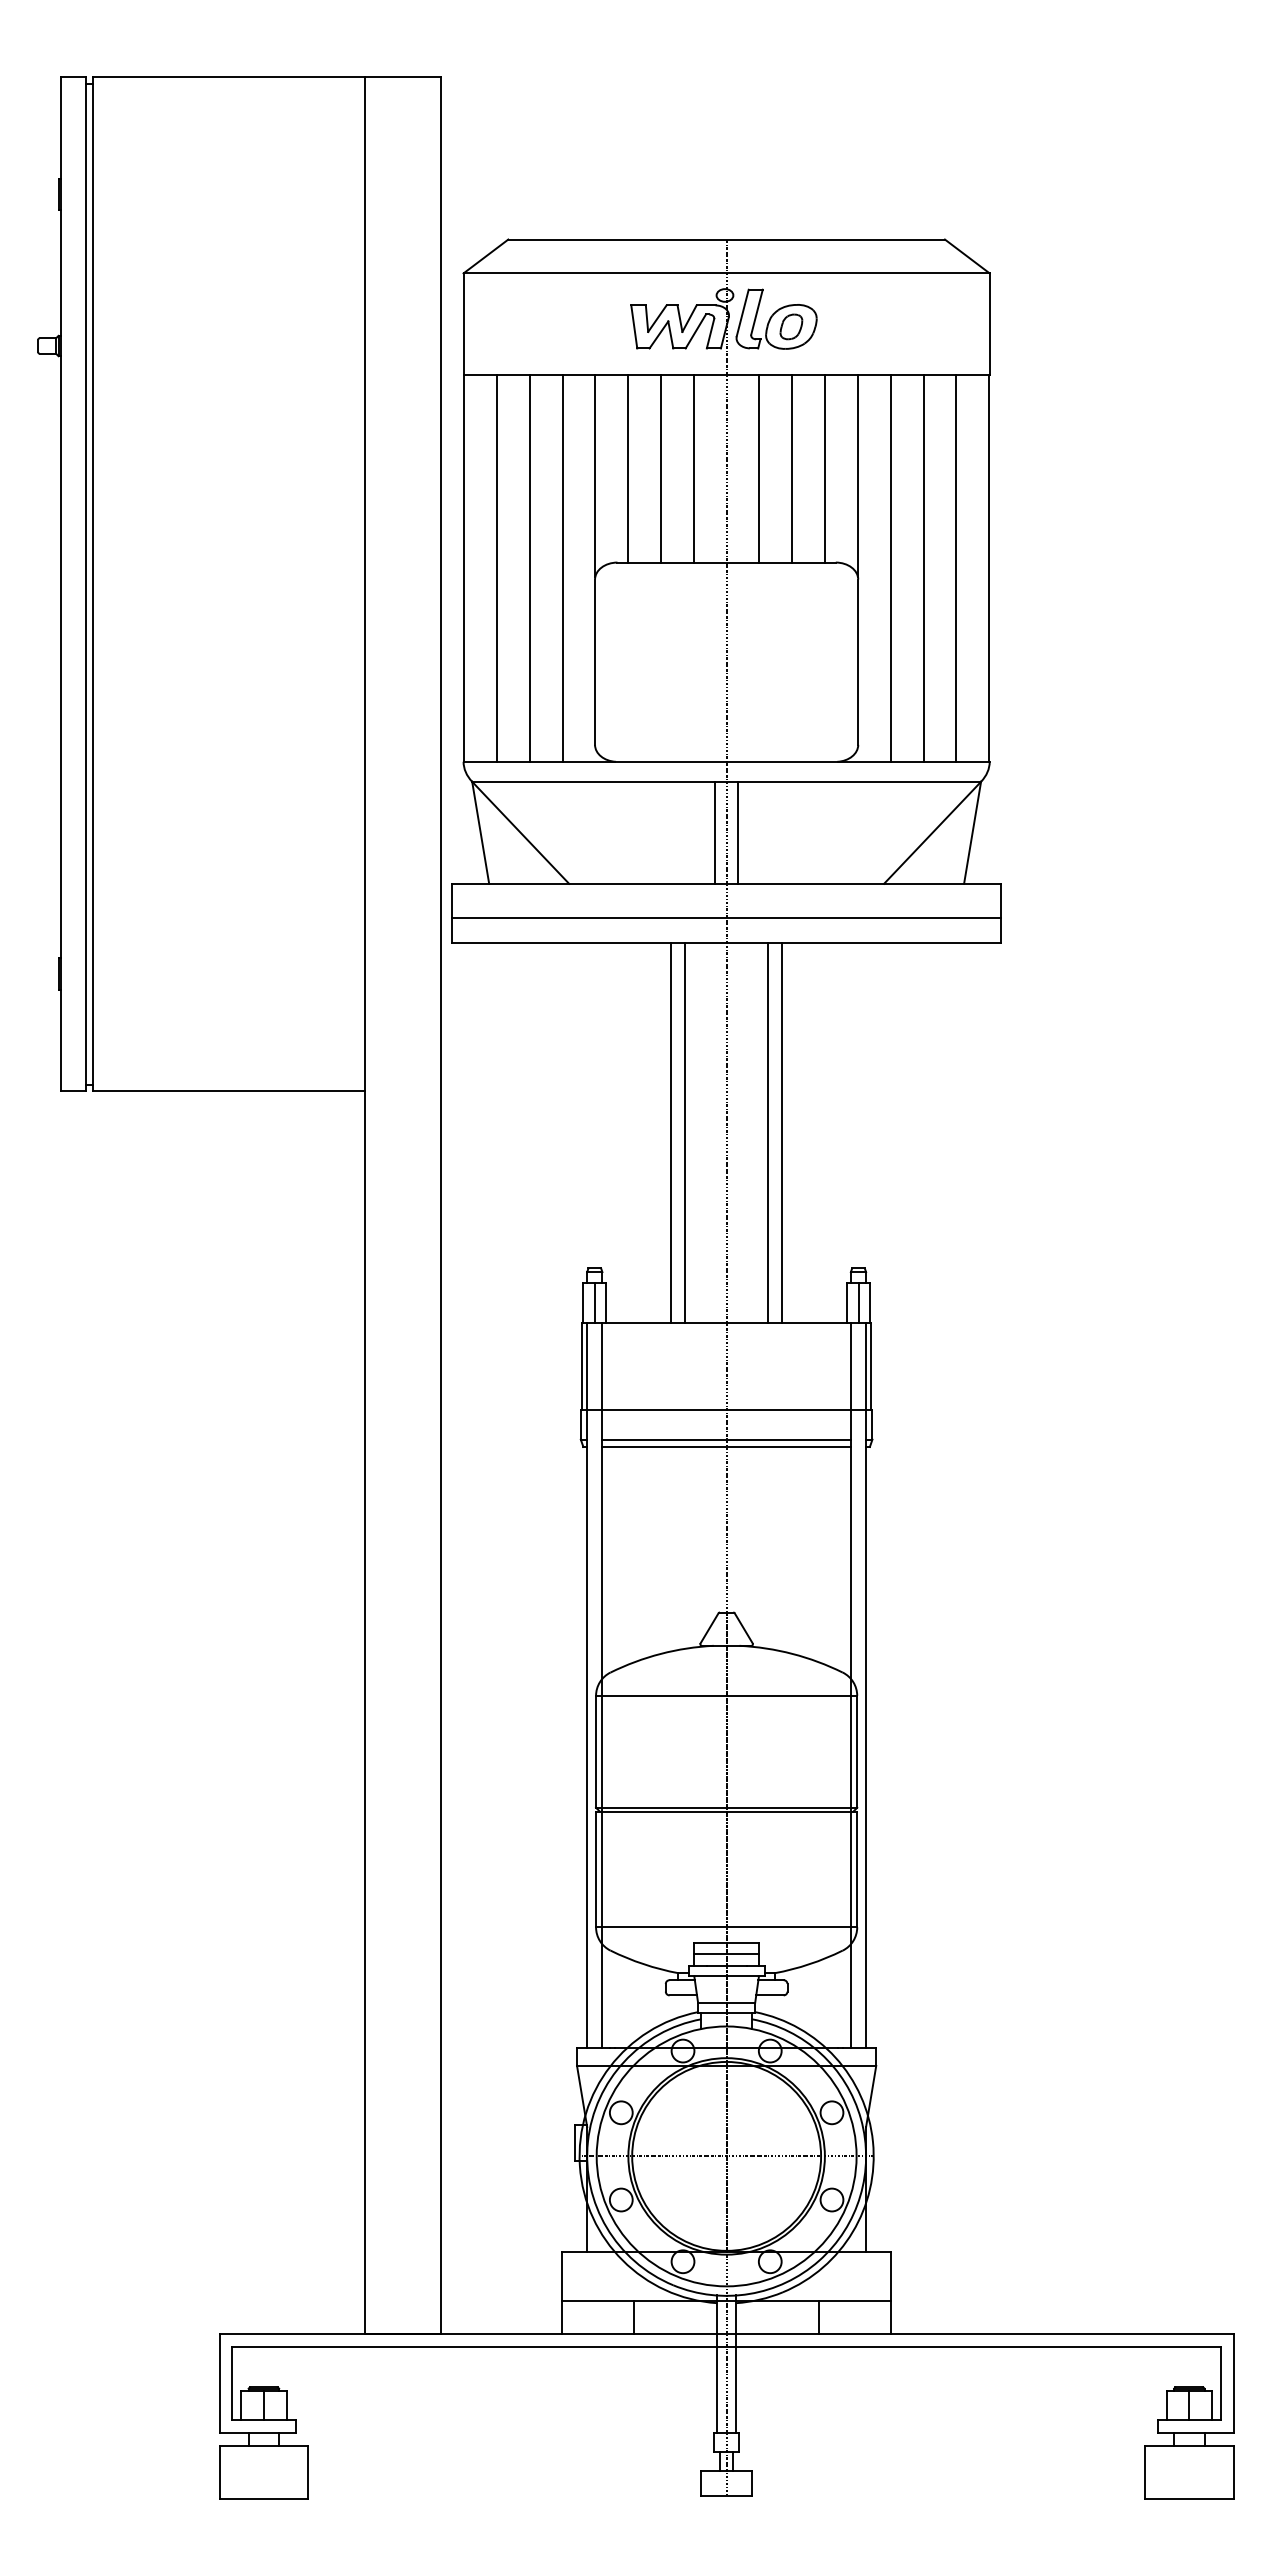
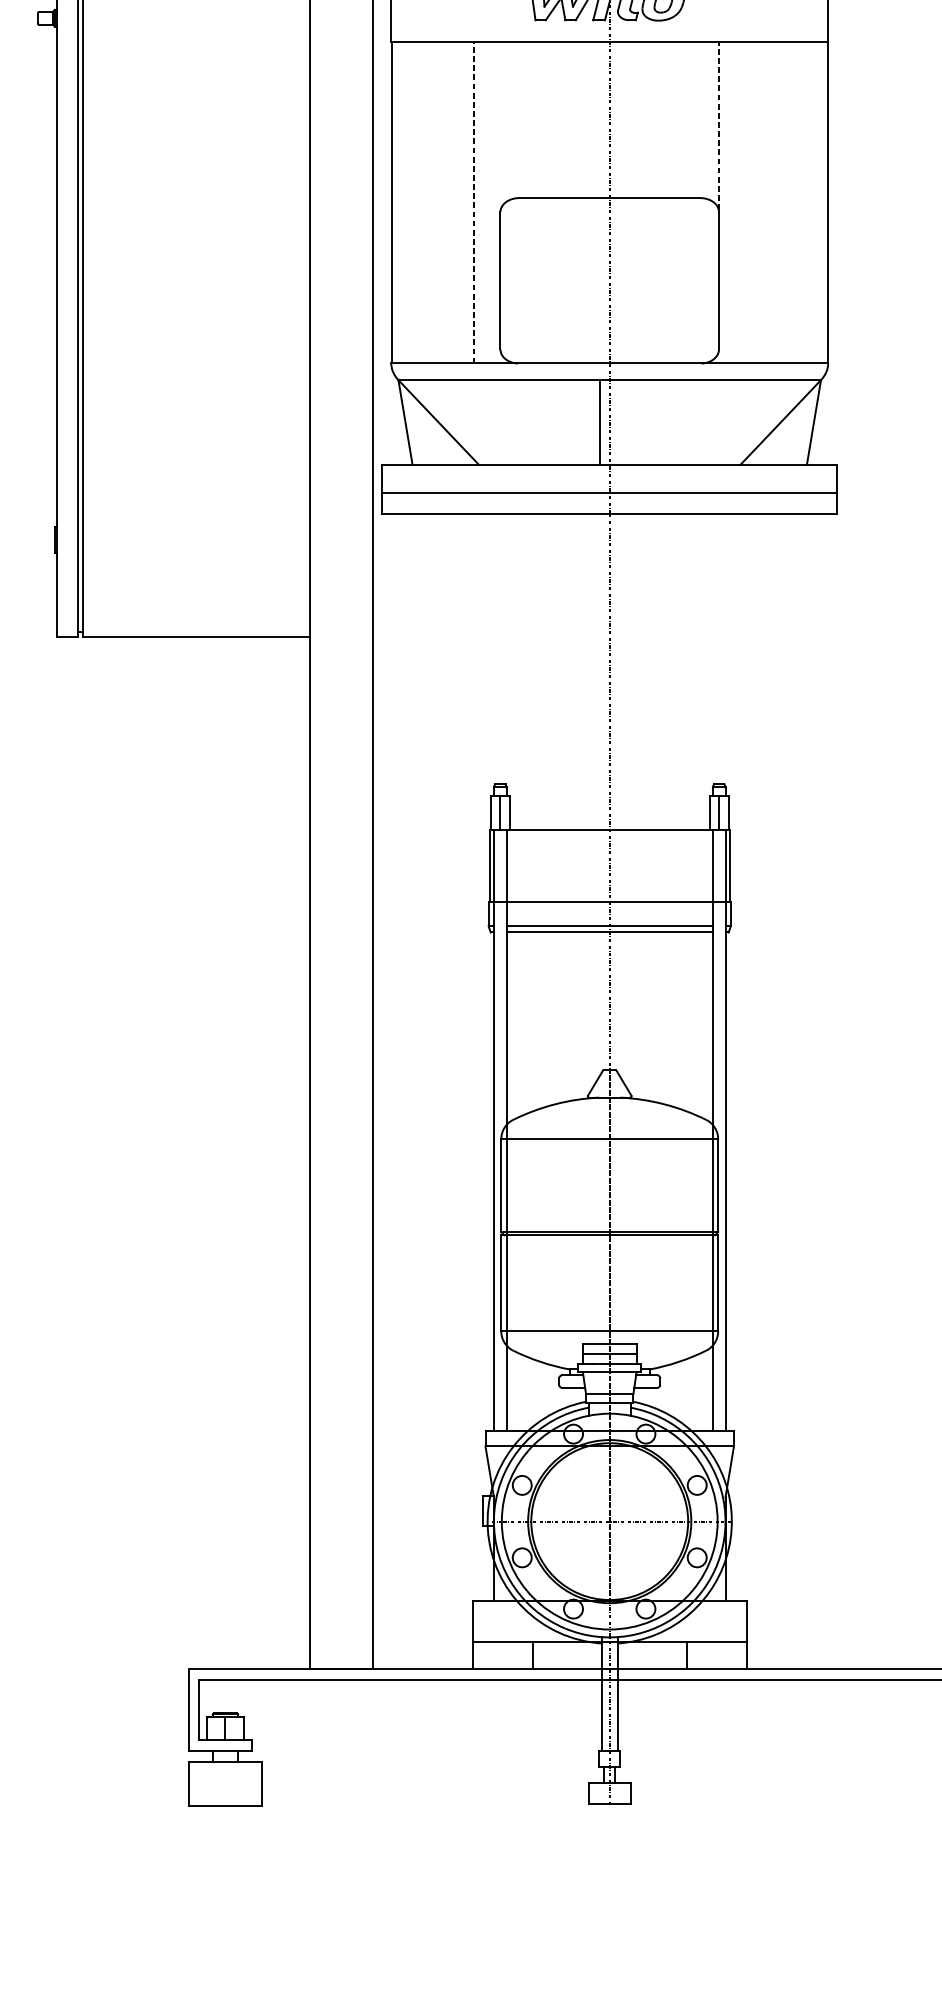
line: (628, 468) -> (528, 119), removed
line: (660, 468) -> (554, 119), removed
line: (693, 468) -> (582, 119), removed
line: (759, 468) -> (637, 119), removed
line: (792, 468) -> (664, 119), removed
line: (825, 468) -> (691, 119), removed
line: (595, 475) -> (500, 125), removed
line: (857, 476) -> (718, 126), solid -> dashed
line: (562, 567) -> (473, 202), solid -> dashed
line: (496, 568) -> (418, 203), removed
line: (529, 568) -> (446, 203), removed
line: (890, 568) -> (745, 203), removed
line: (923, 568) -> (773, 203), removed
line: (956, 568) -> (800, 203), removed
line: (737, 832) -> (618, 422), removed
line: (671, 1132) -> (563, 671), removed
line: (685, 1132) -> (575, 671), removed
line: (767, 1132) -> (643, 671), removed
line: (781, 1132) -> (655, 671), removed

